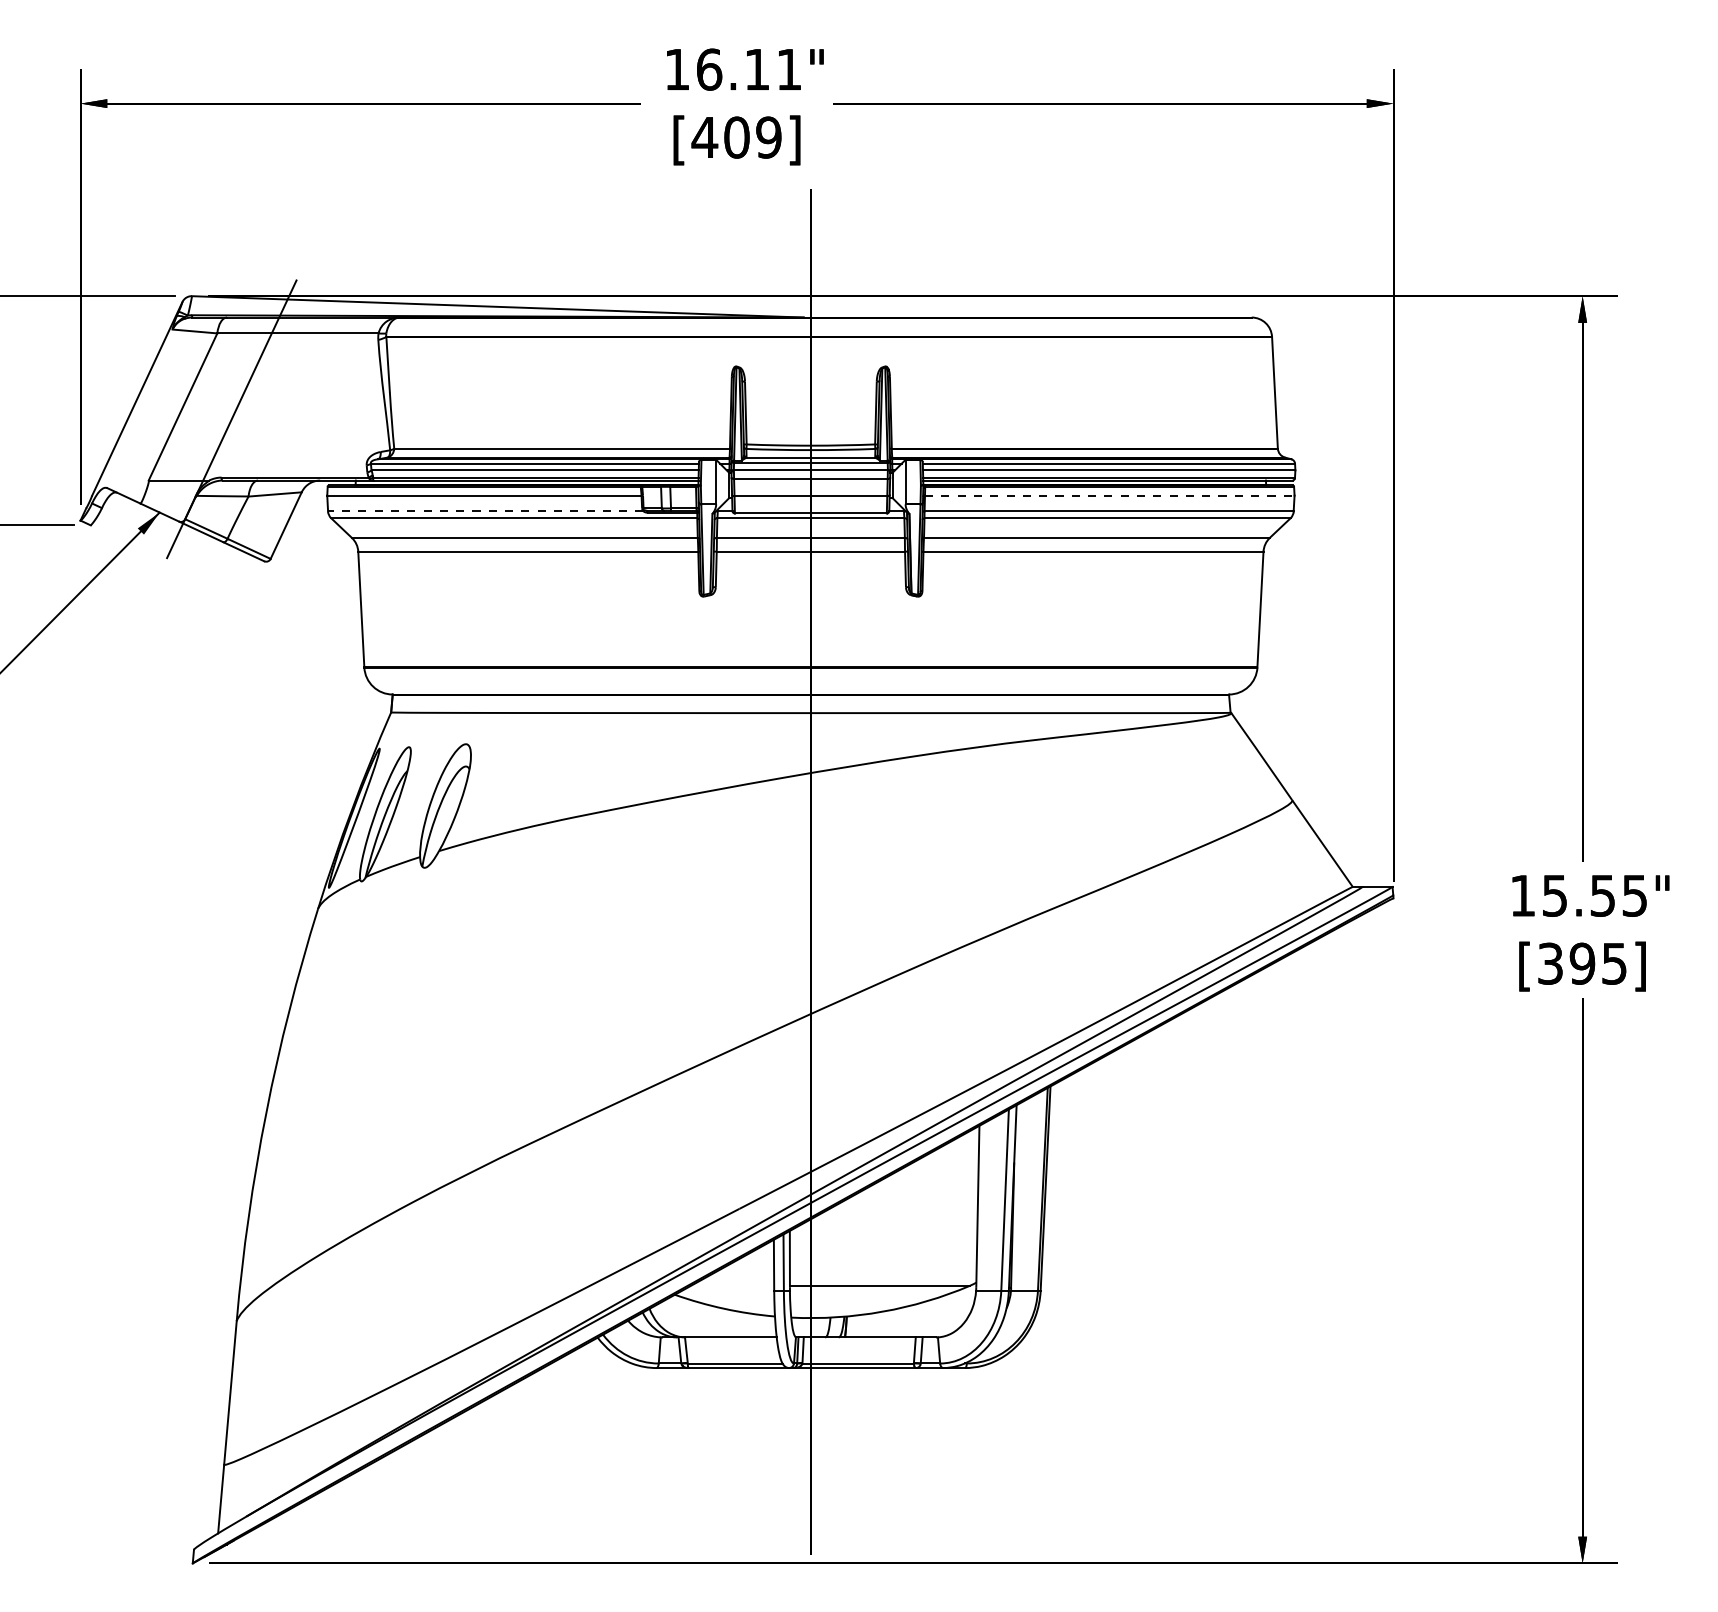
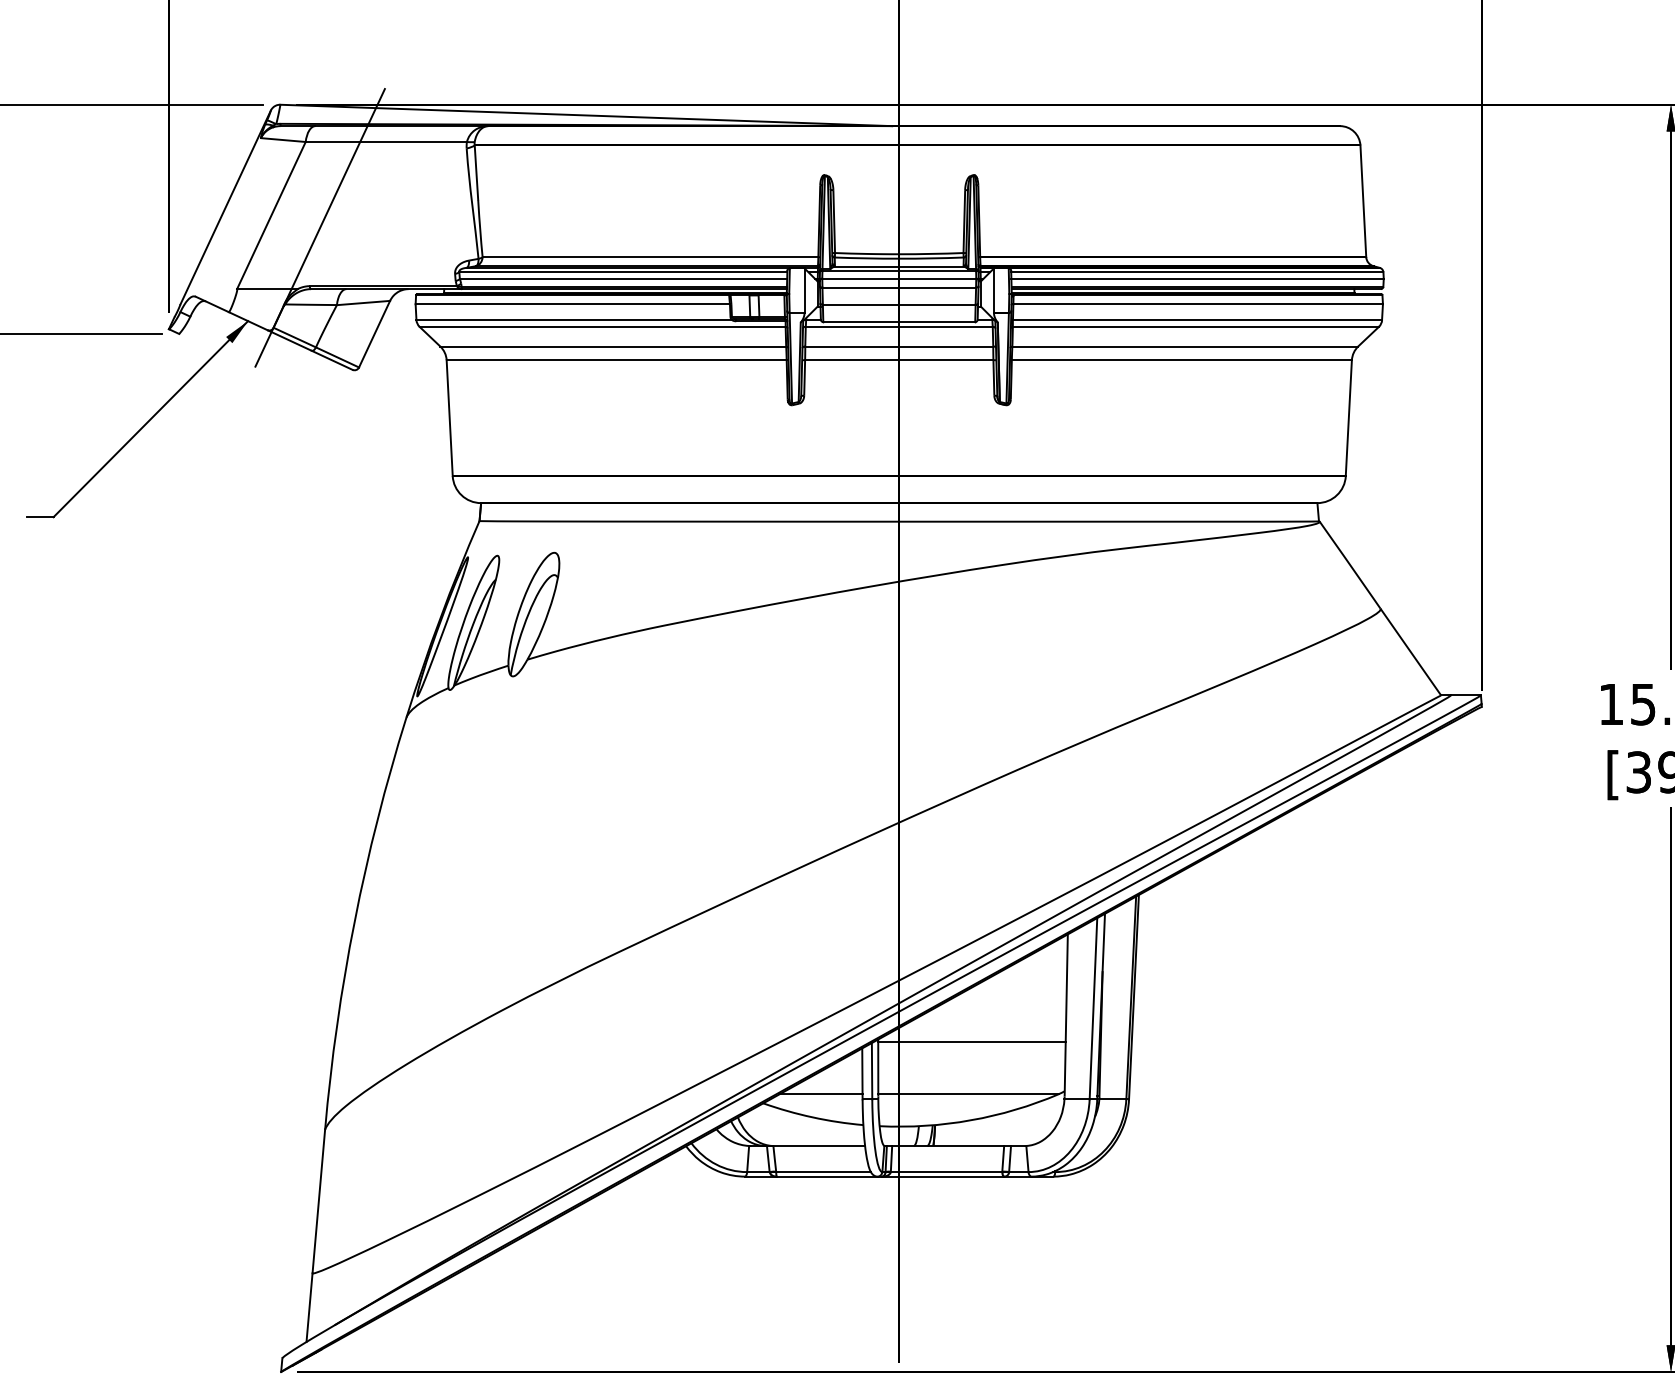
line: (1109, 495) -> (1197, 304), dashed -> solid
line: (485, 511) -> (573, 320), dashed -> solid
line: (883, 1233) -> (971, 1042), added
line: (732, 1285) -> (820, 1094), added

